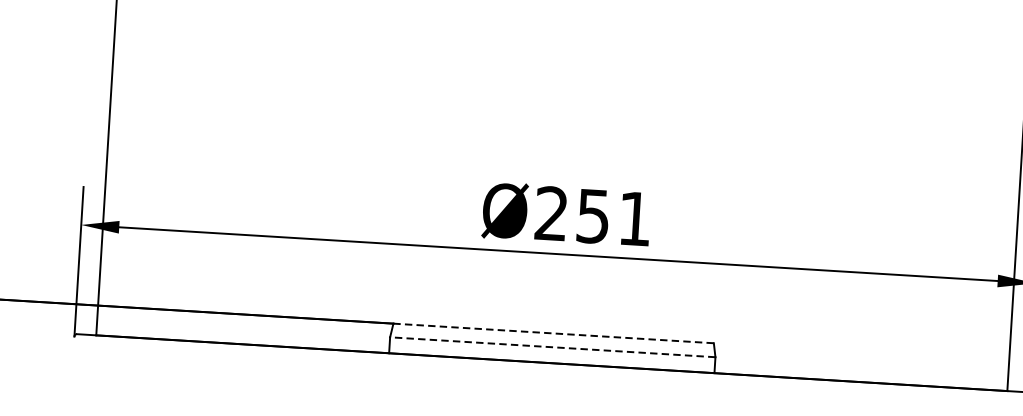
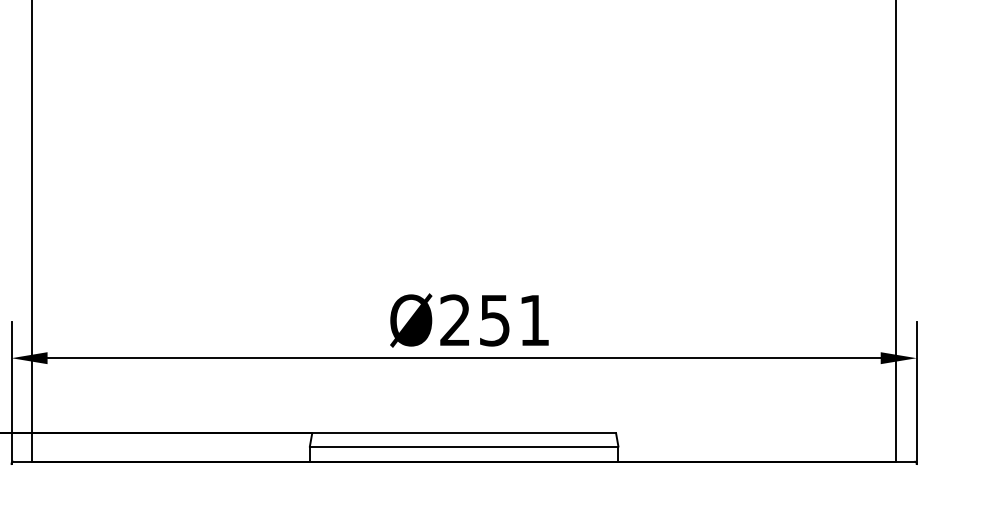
line: (553, 333) -> (464, 433), dashed -> solid
line: (552, 347) -> (463, 446), dashed -> solid

